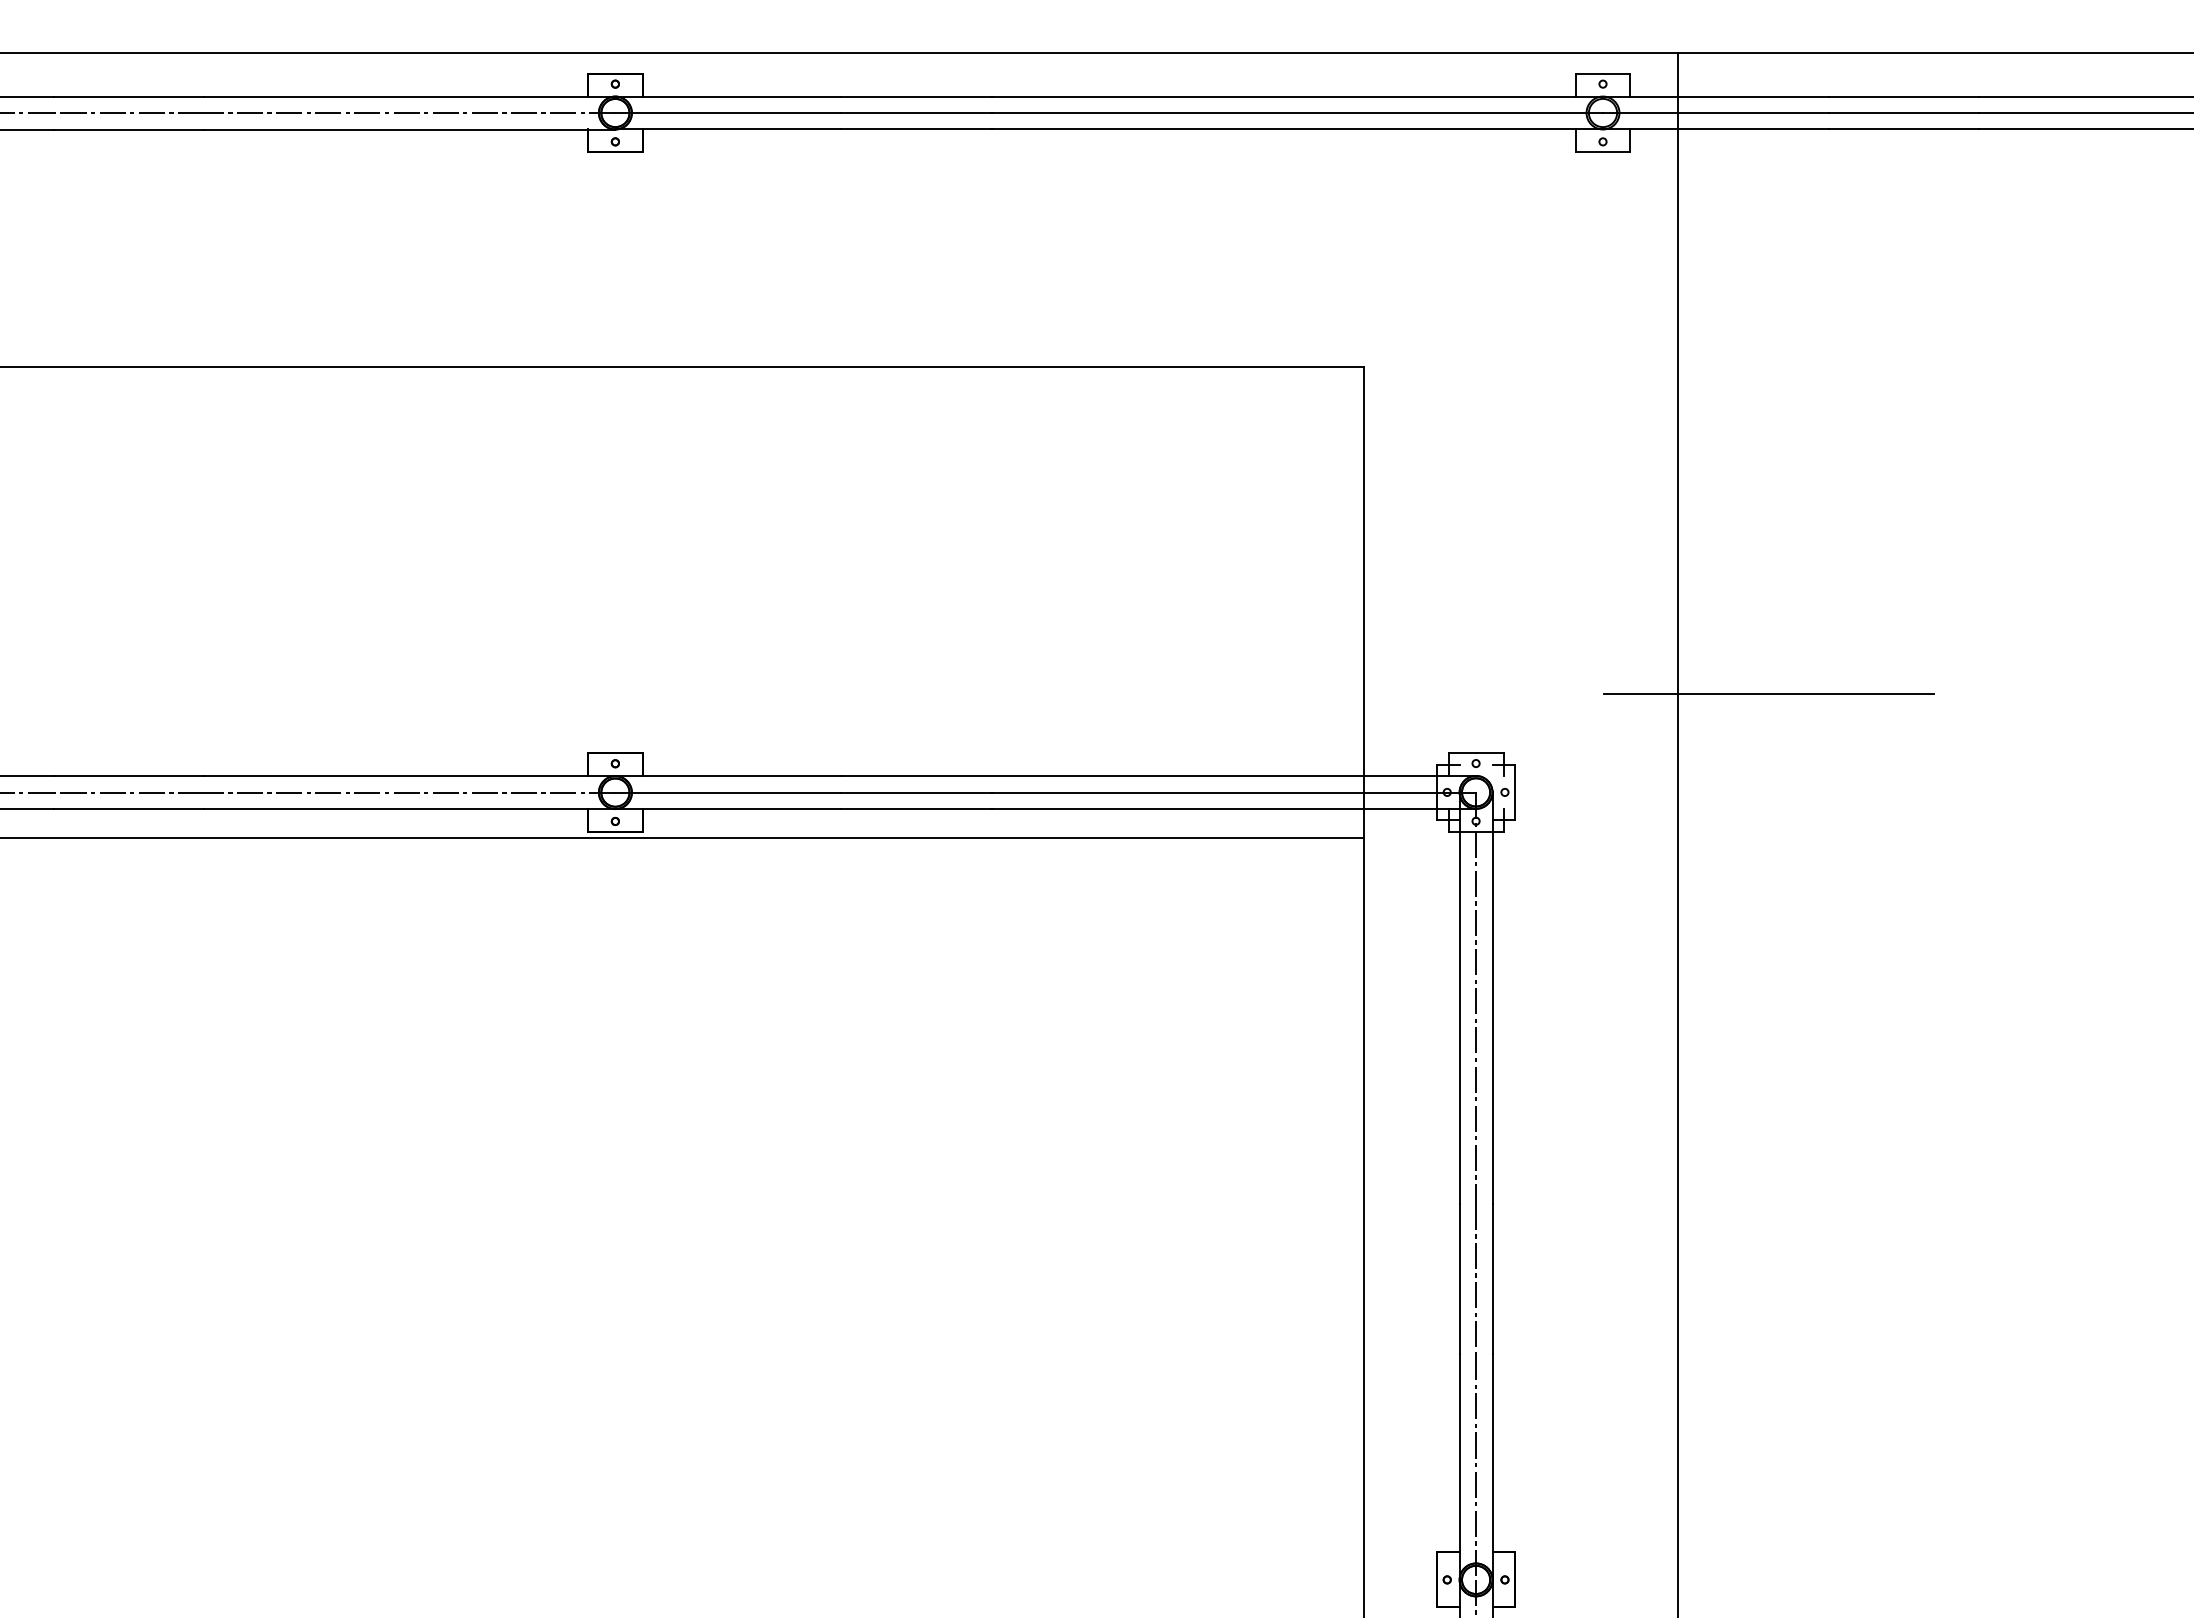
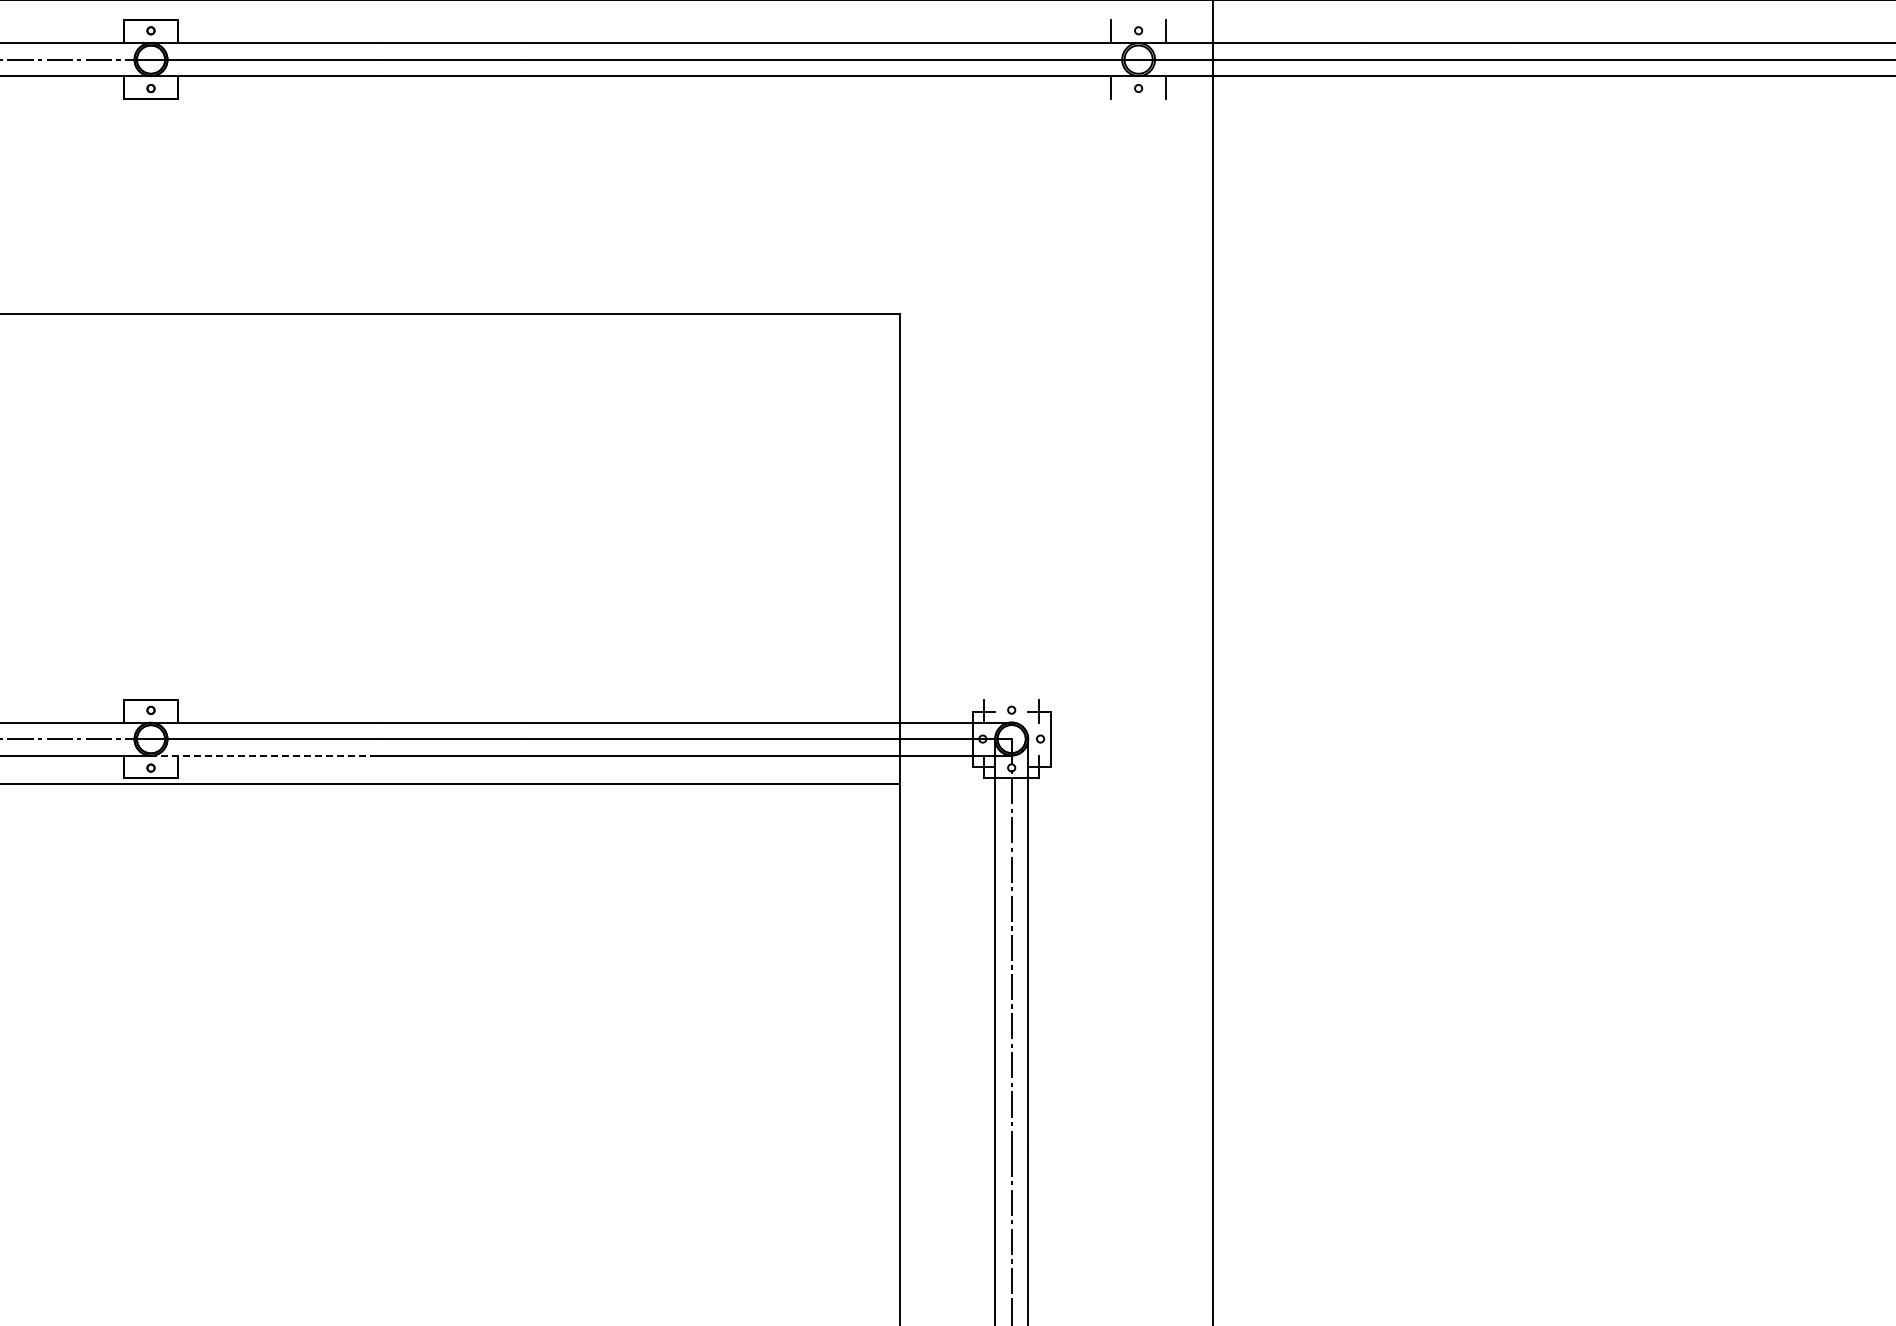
line: (1602, 73) -> (1138, 20), removed
line: (1602, 152) -> (1138, 99), removed
line: (1769, 693) -> (1305, 640), removed
line: (1475, 753) -> (1011, 700), removed
line: (728, 809) -> (264, 756), solid -> dashed

